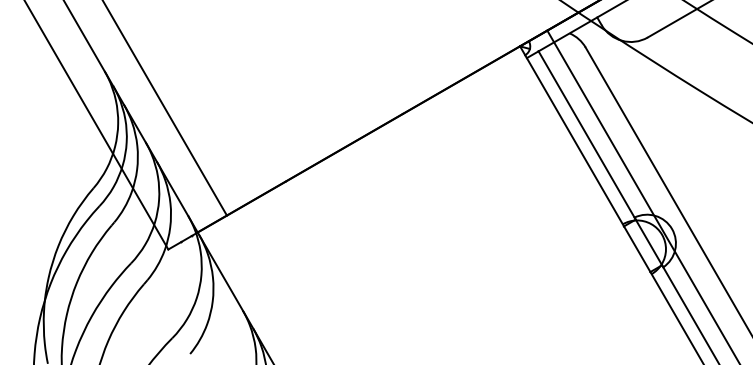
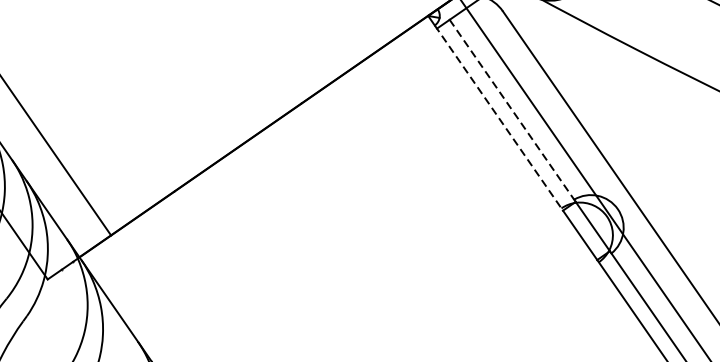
line: (586, 134) -> (511, 109), solid -> dashed
line: (574, 140) -> (498, 117), solid -> dashed

